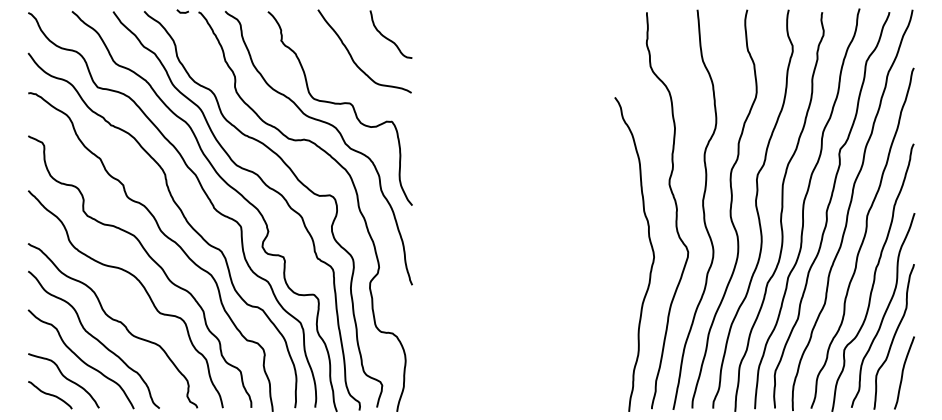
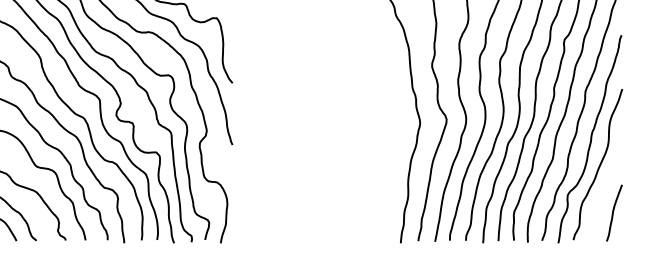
curve: (893, 336) -> (605, 184), removed

